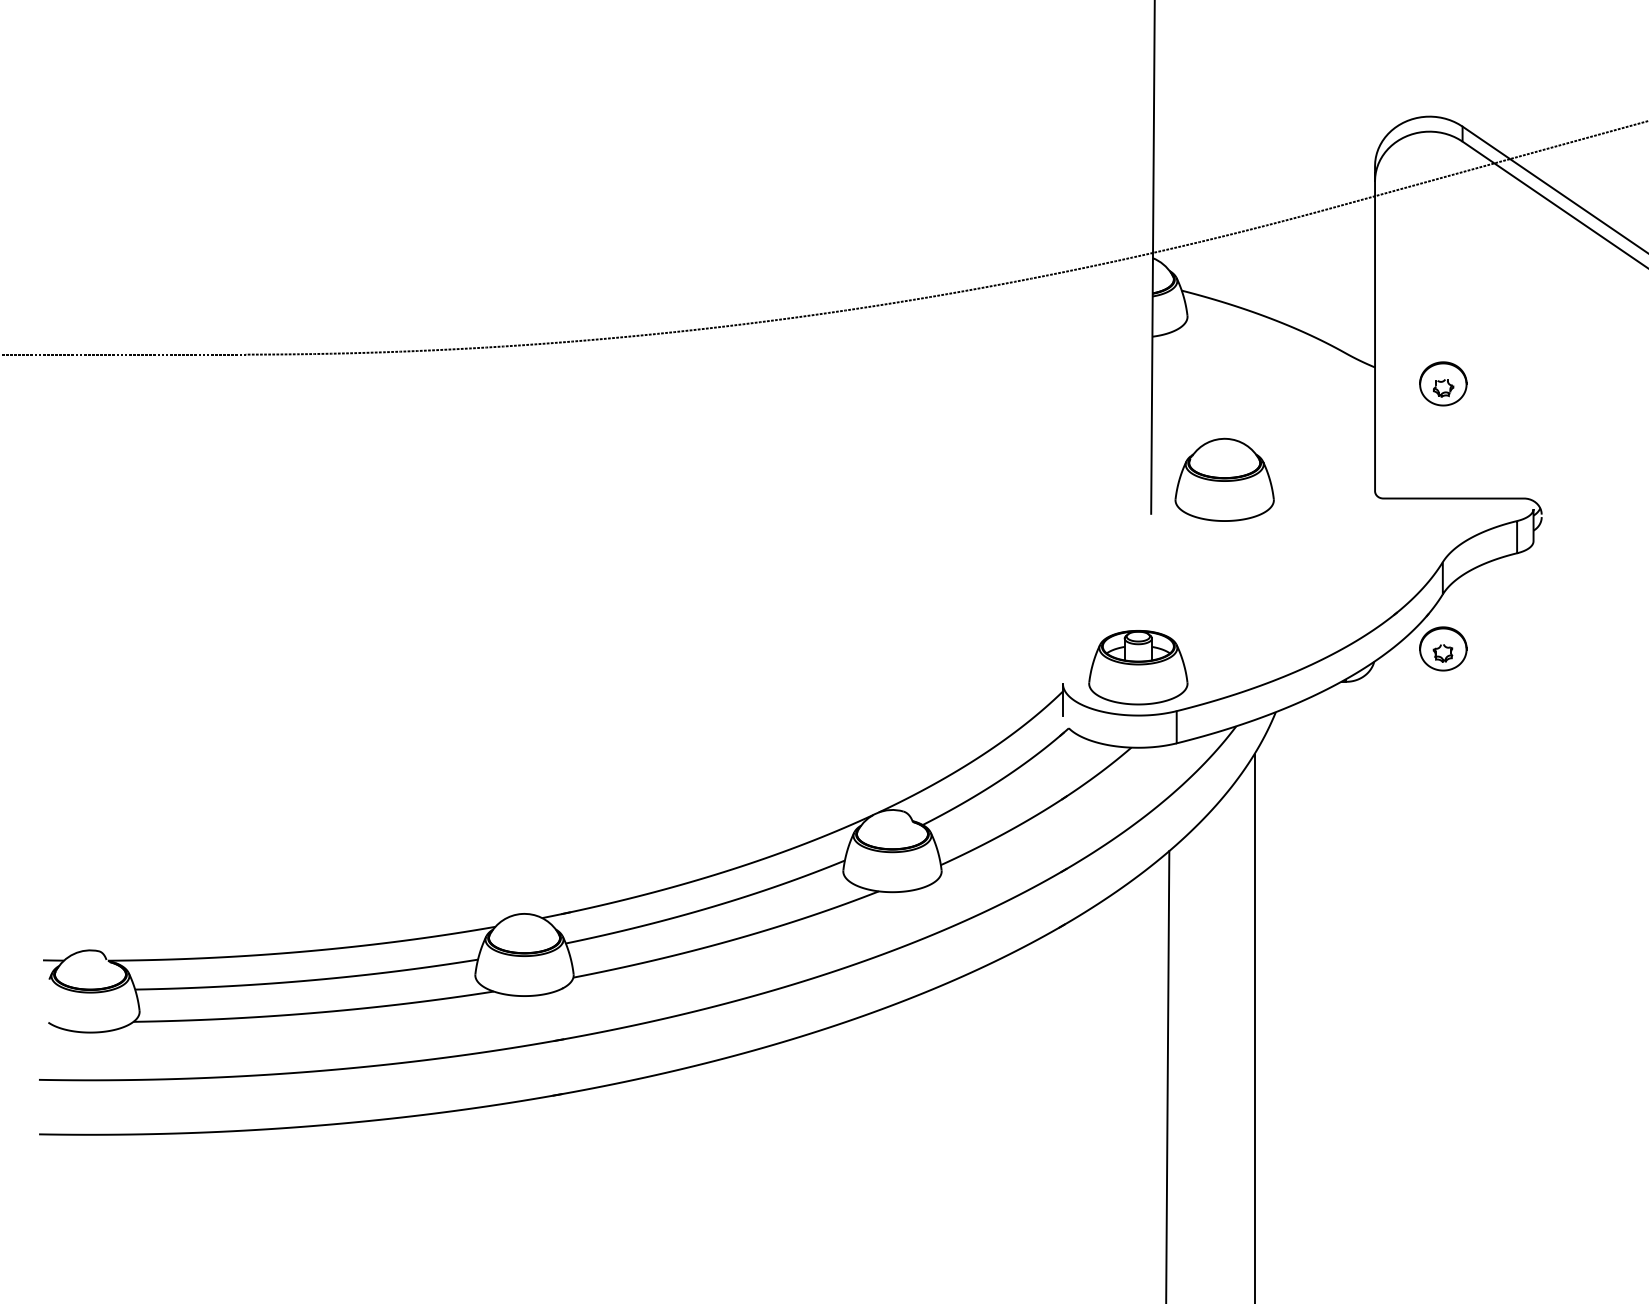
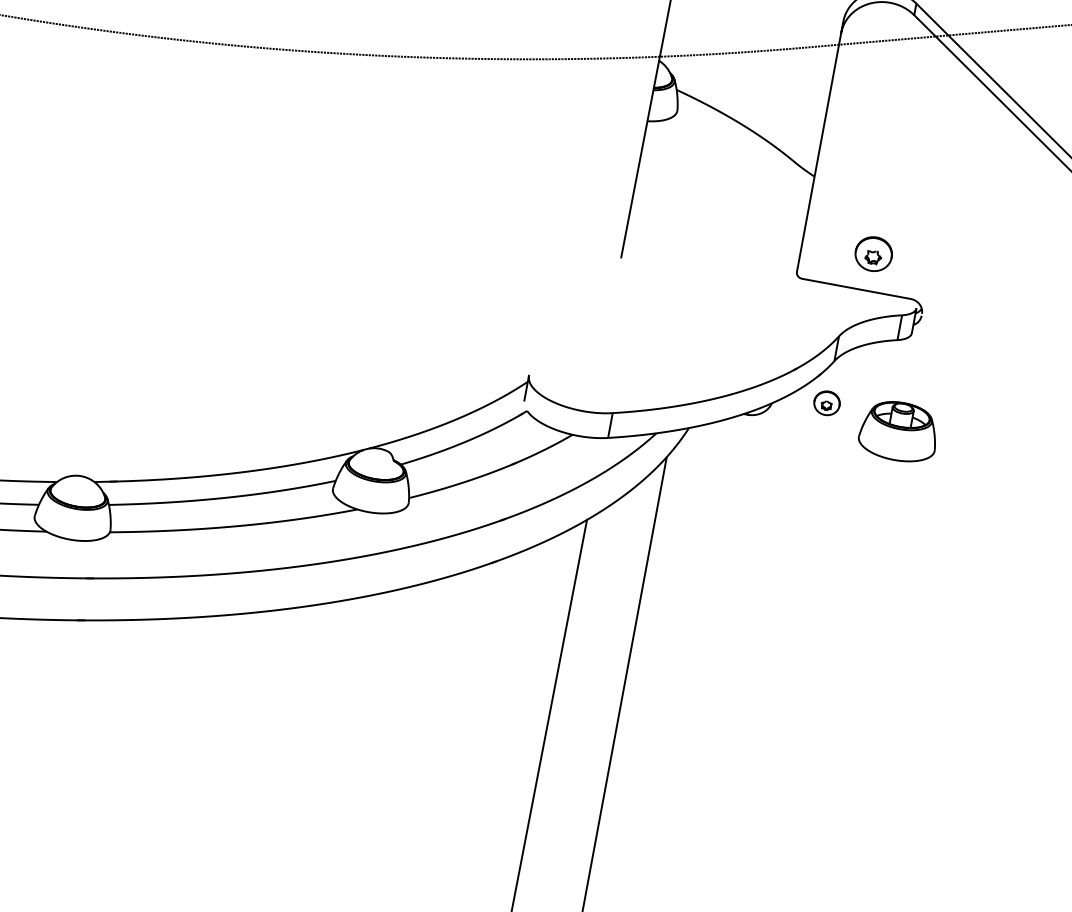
part: (1443, 383) -> (873, 253), moved
part: (1224, 479) -> (682, 241), removed
part: (1443, 648) -> (827, 402), size x0.7
part: (1138, 667) -> (899, 431), moved

